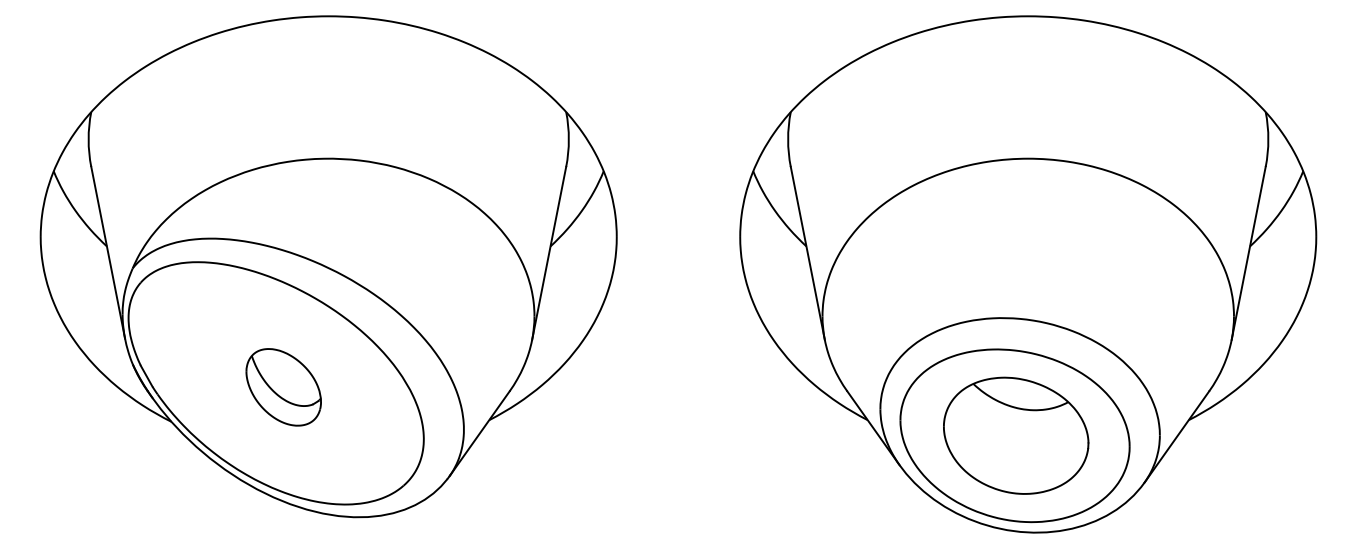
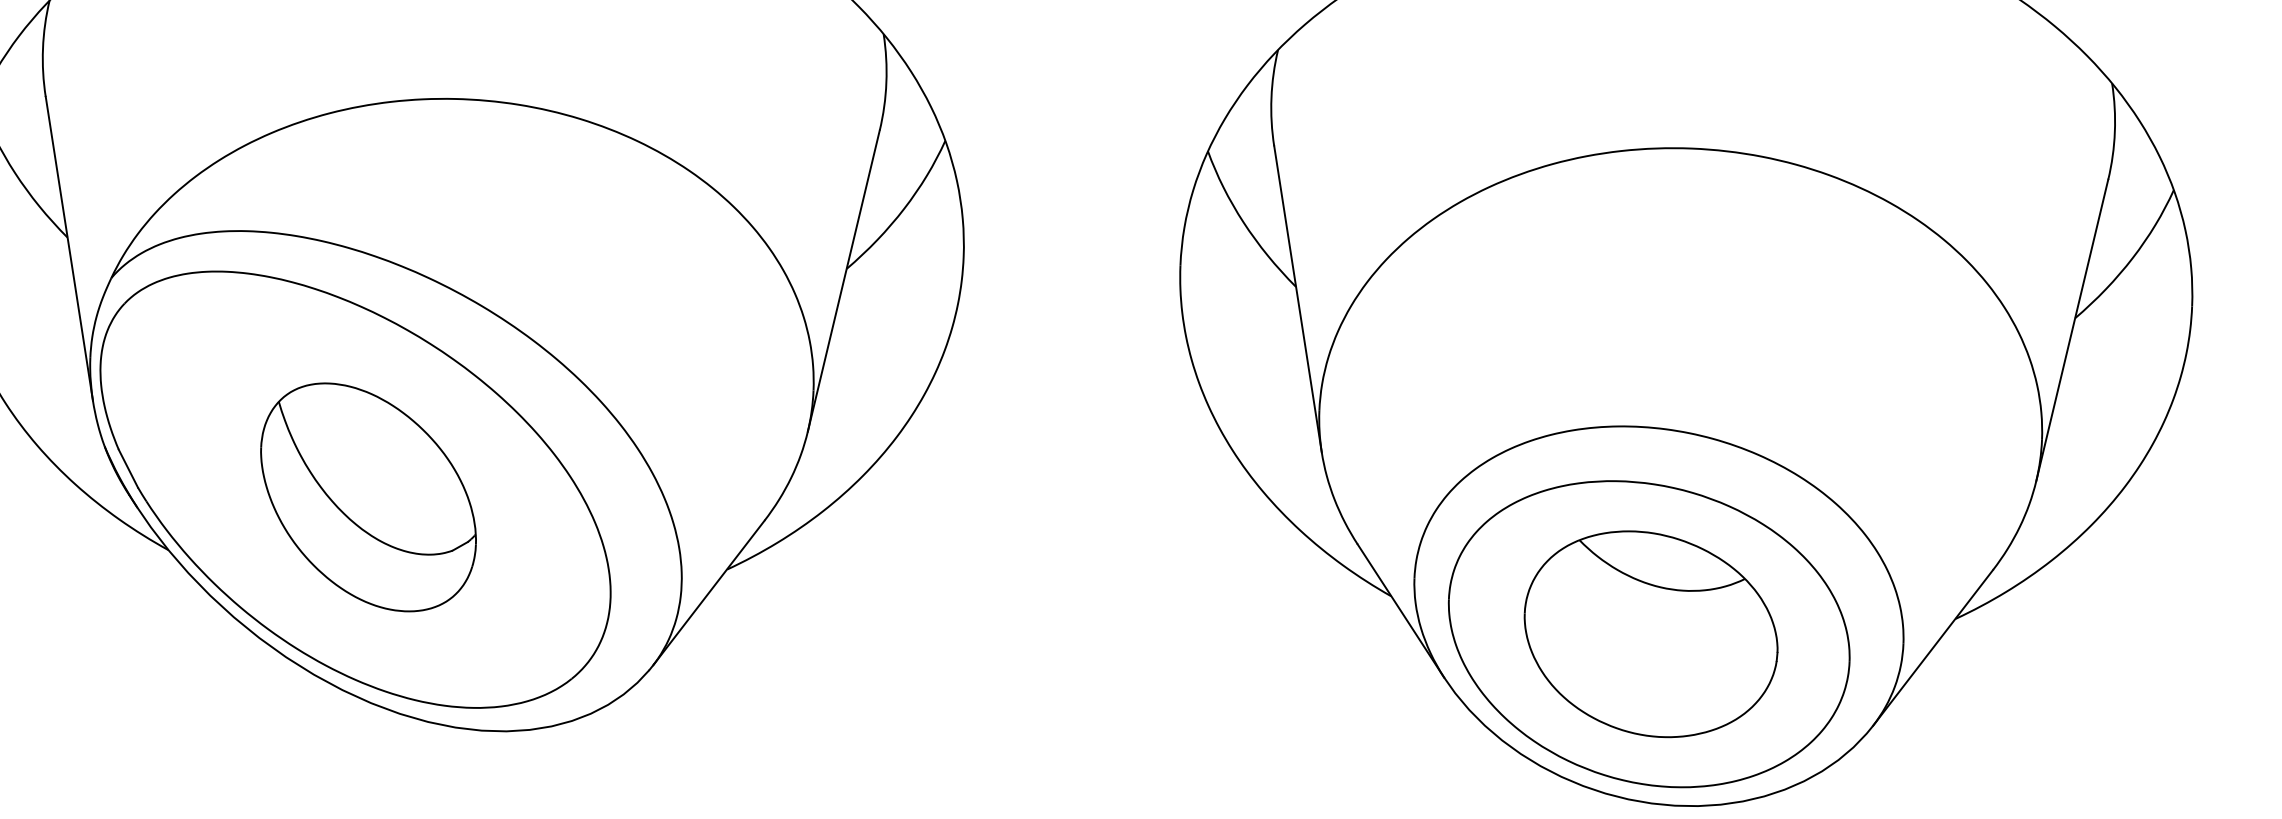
part: (283, 387) -> (367, 497), size x1.67

